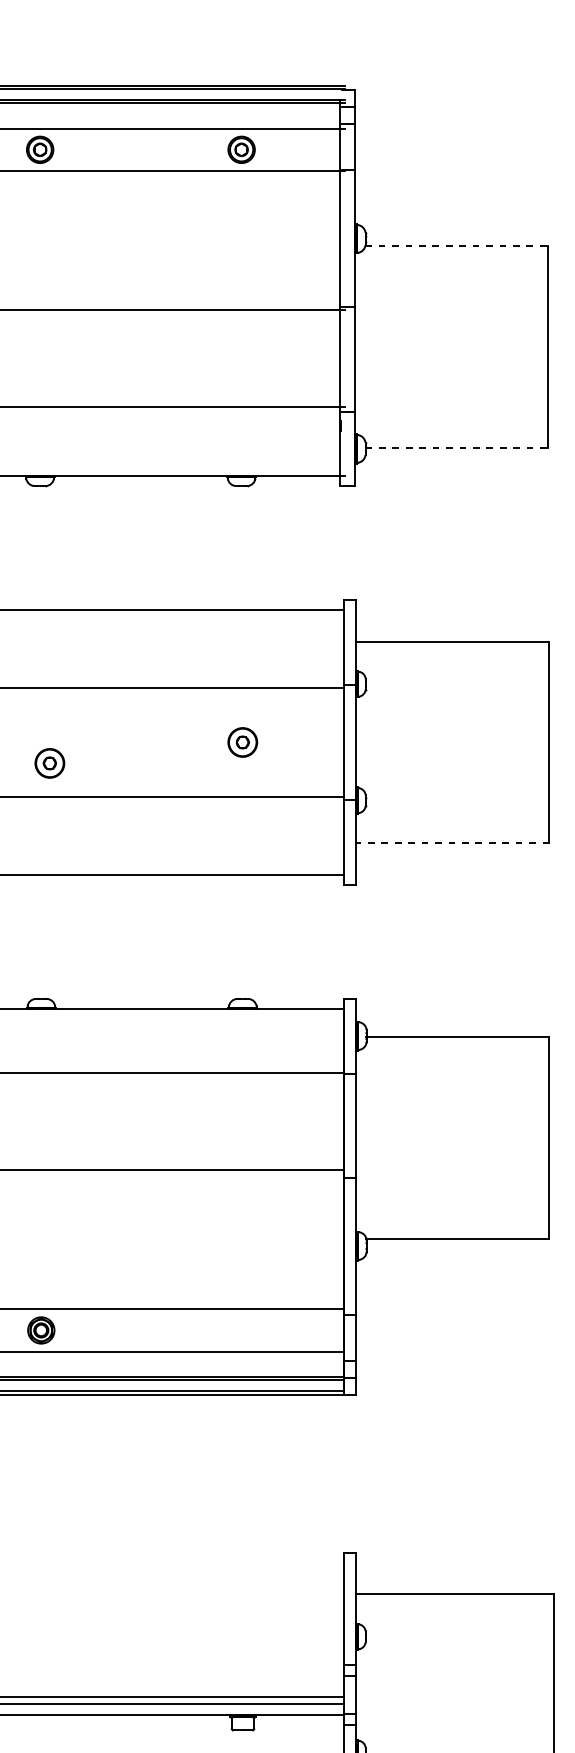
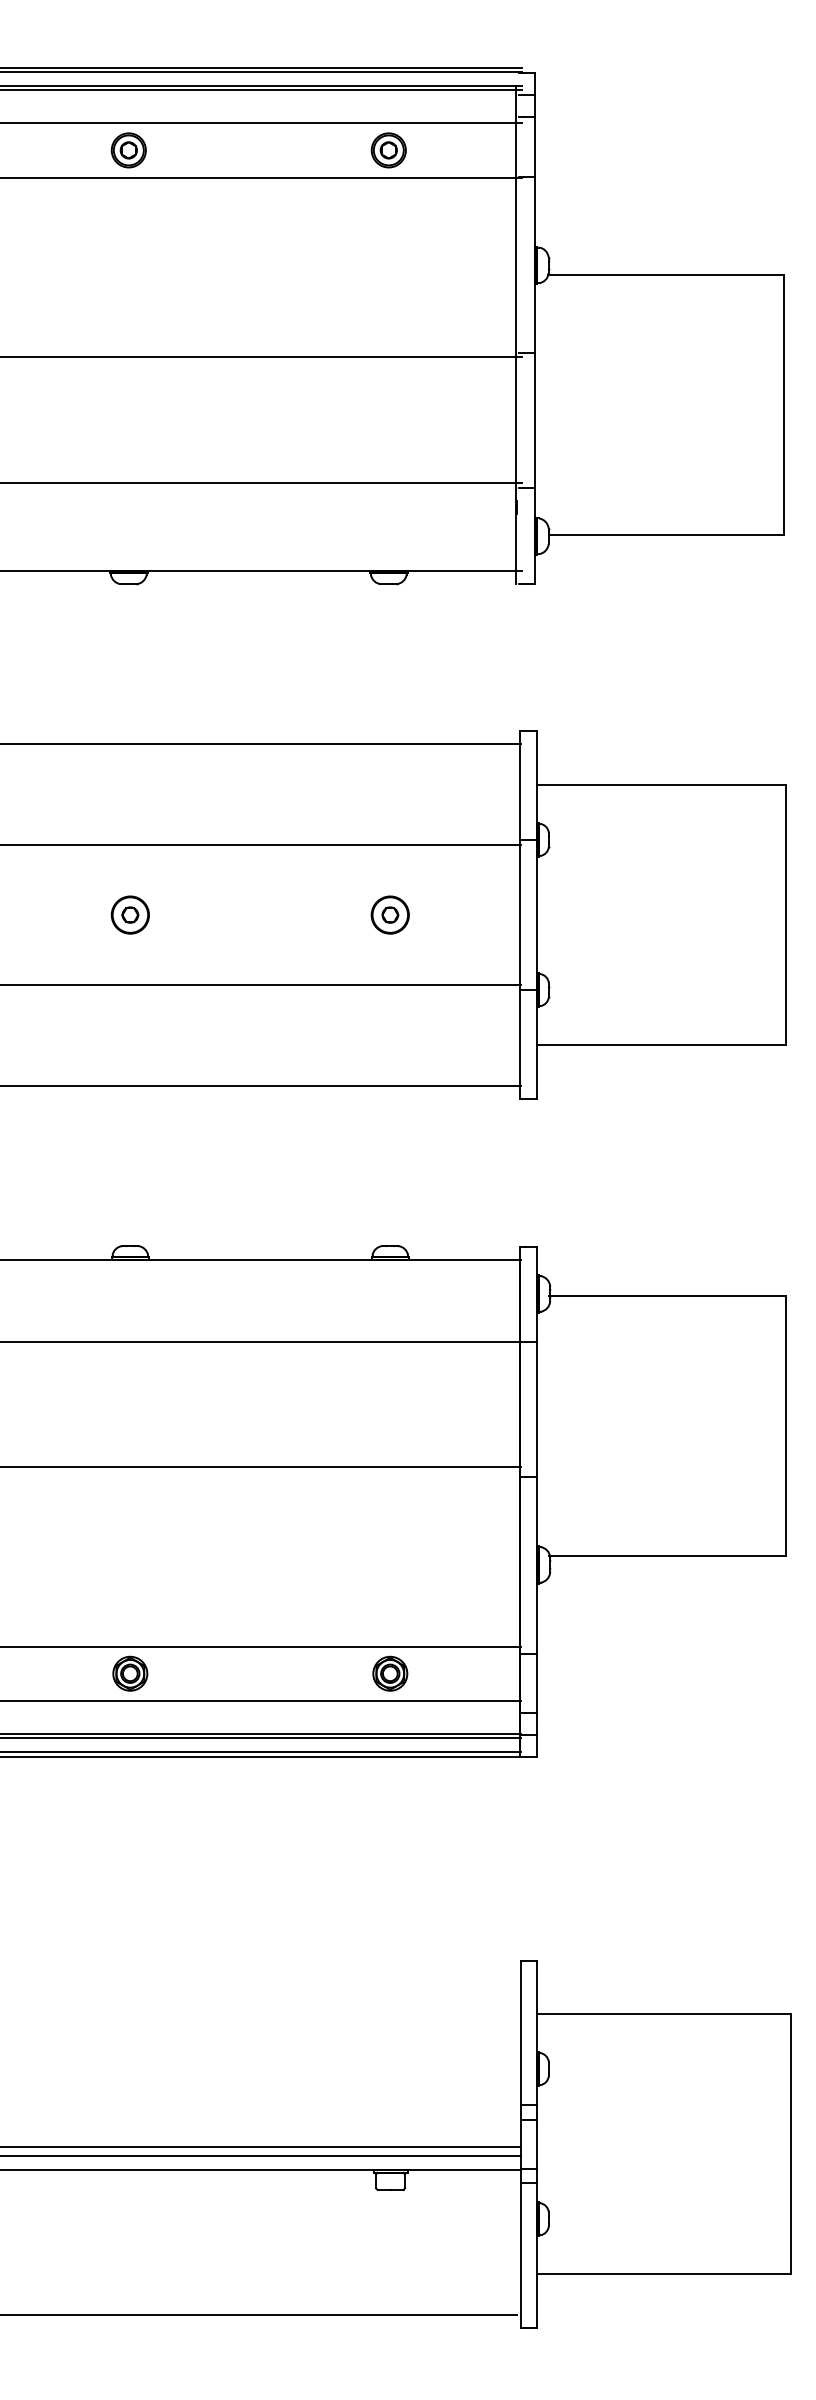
line: (456, 246) -> (666, 274), dashed -> solid
line: (456, 447) -> (666, 534), dashed -> solid
part: (49, 762) -> (129, 914), moved
line: (452, 843) -> (661, 1045), dashed -> solid
part: (242, 1330) -> (390, 1673), added

